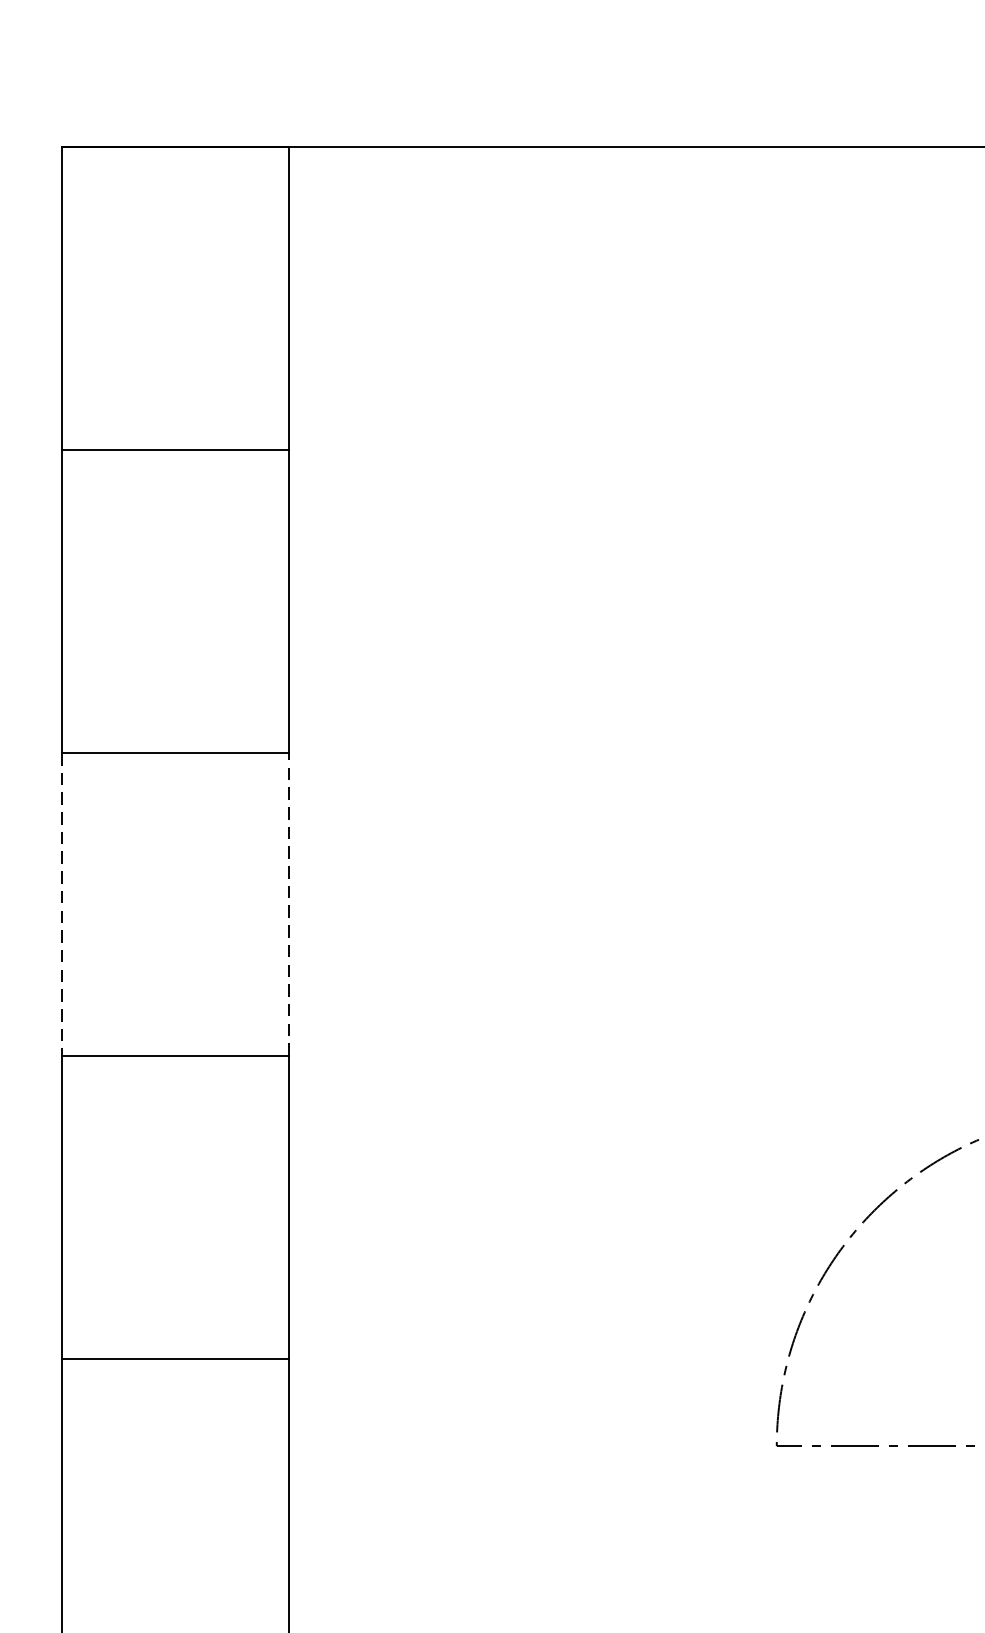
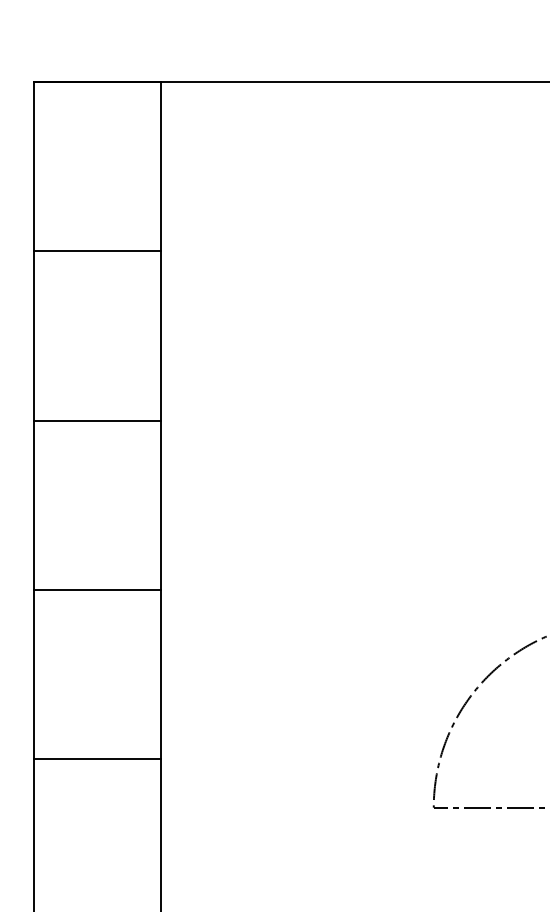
line: (61, 905) -> (34, 505), dashed -> solid
line: (289, 905) -> (161, 505), dashed -> solid

